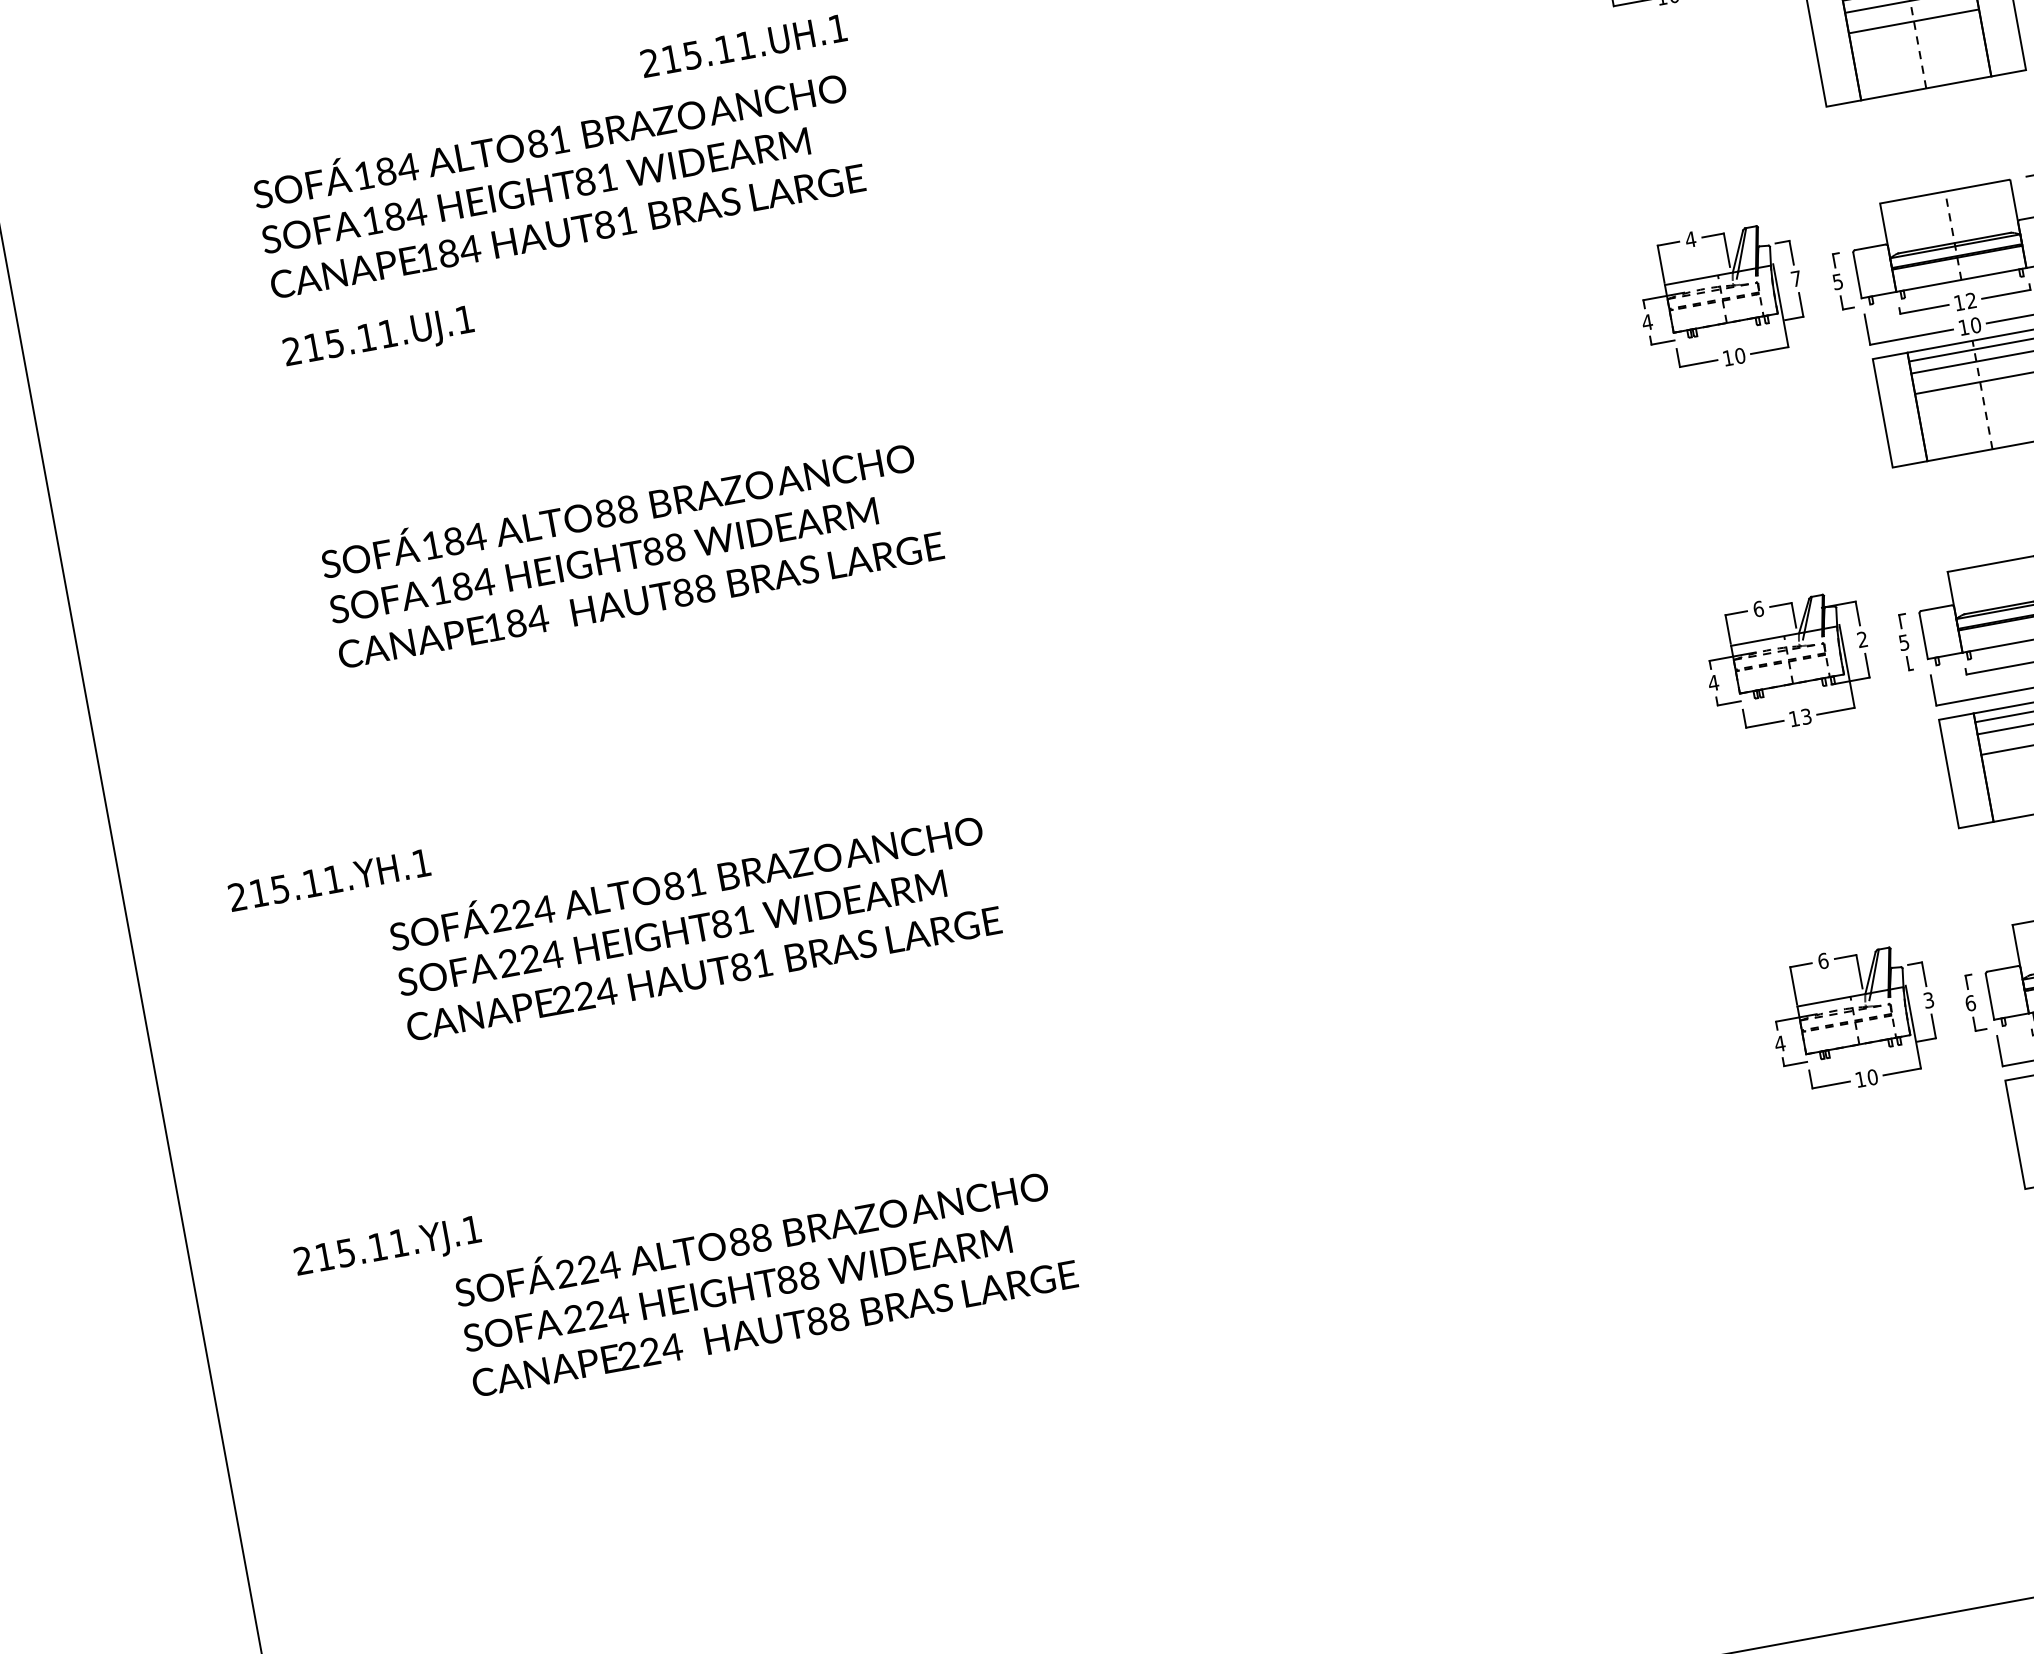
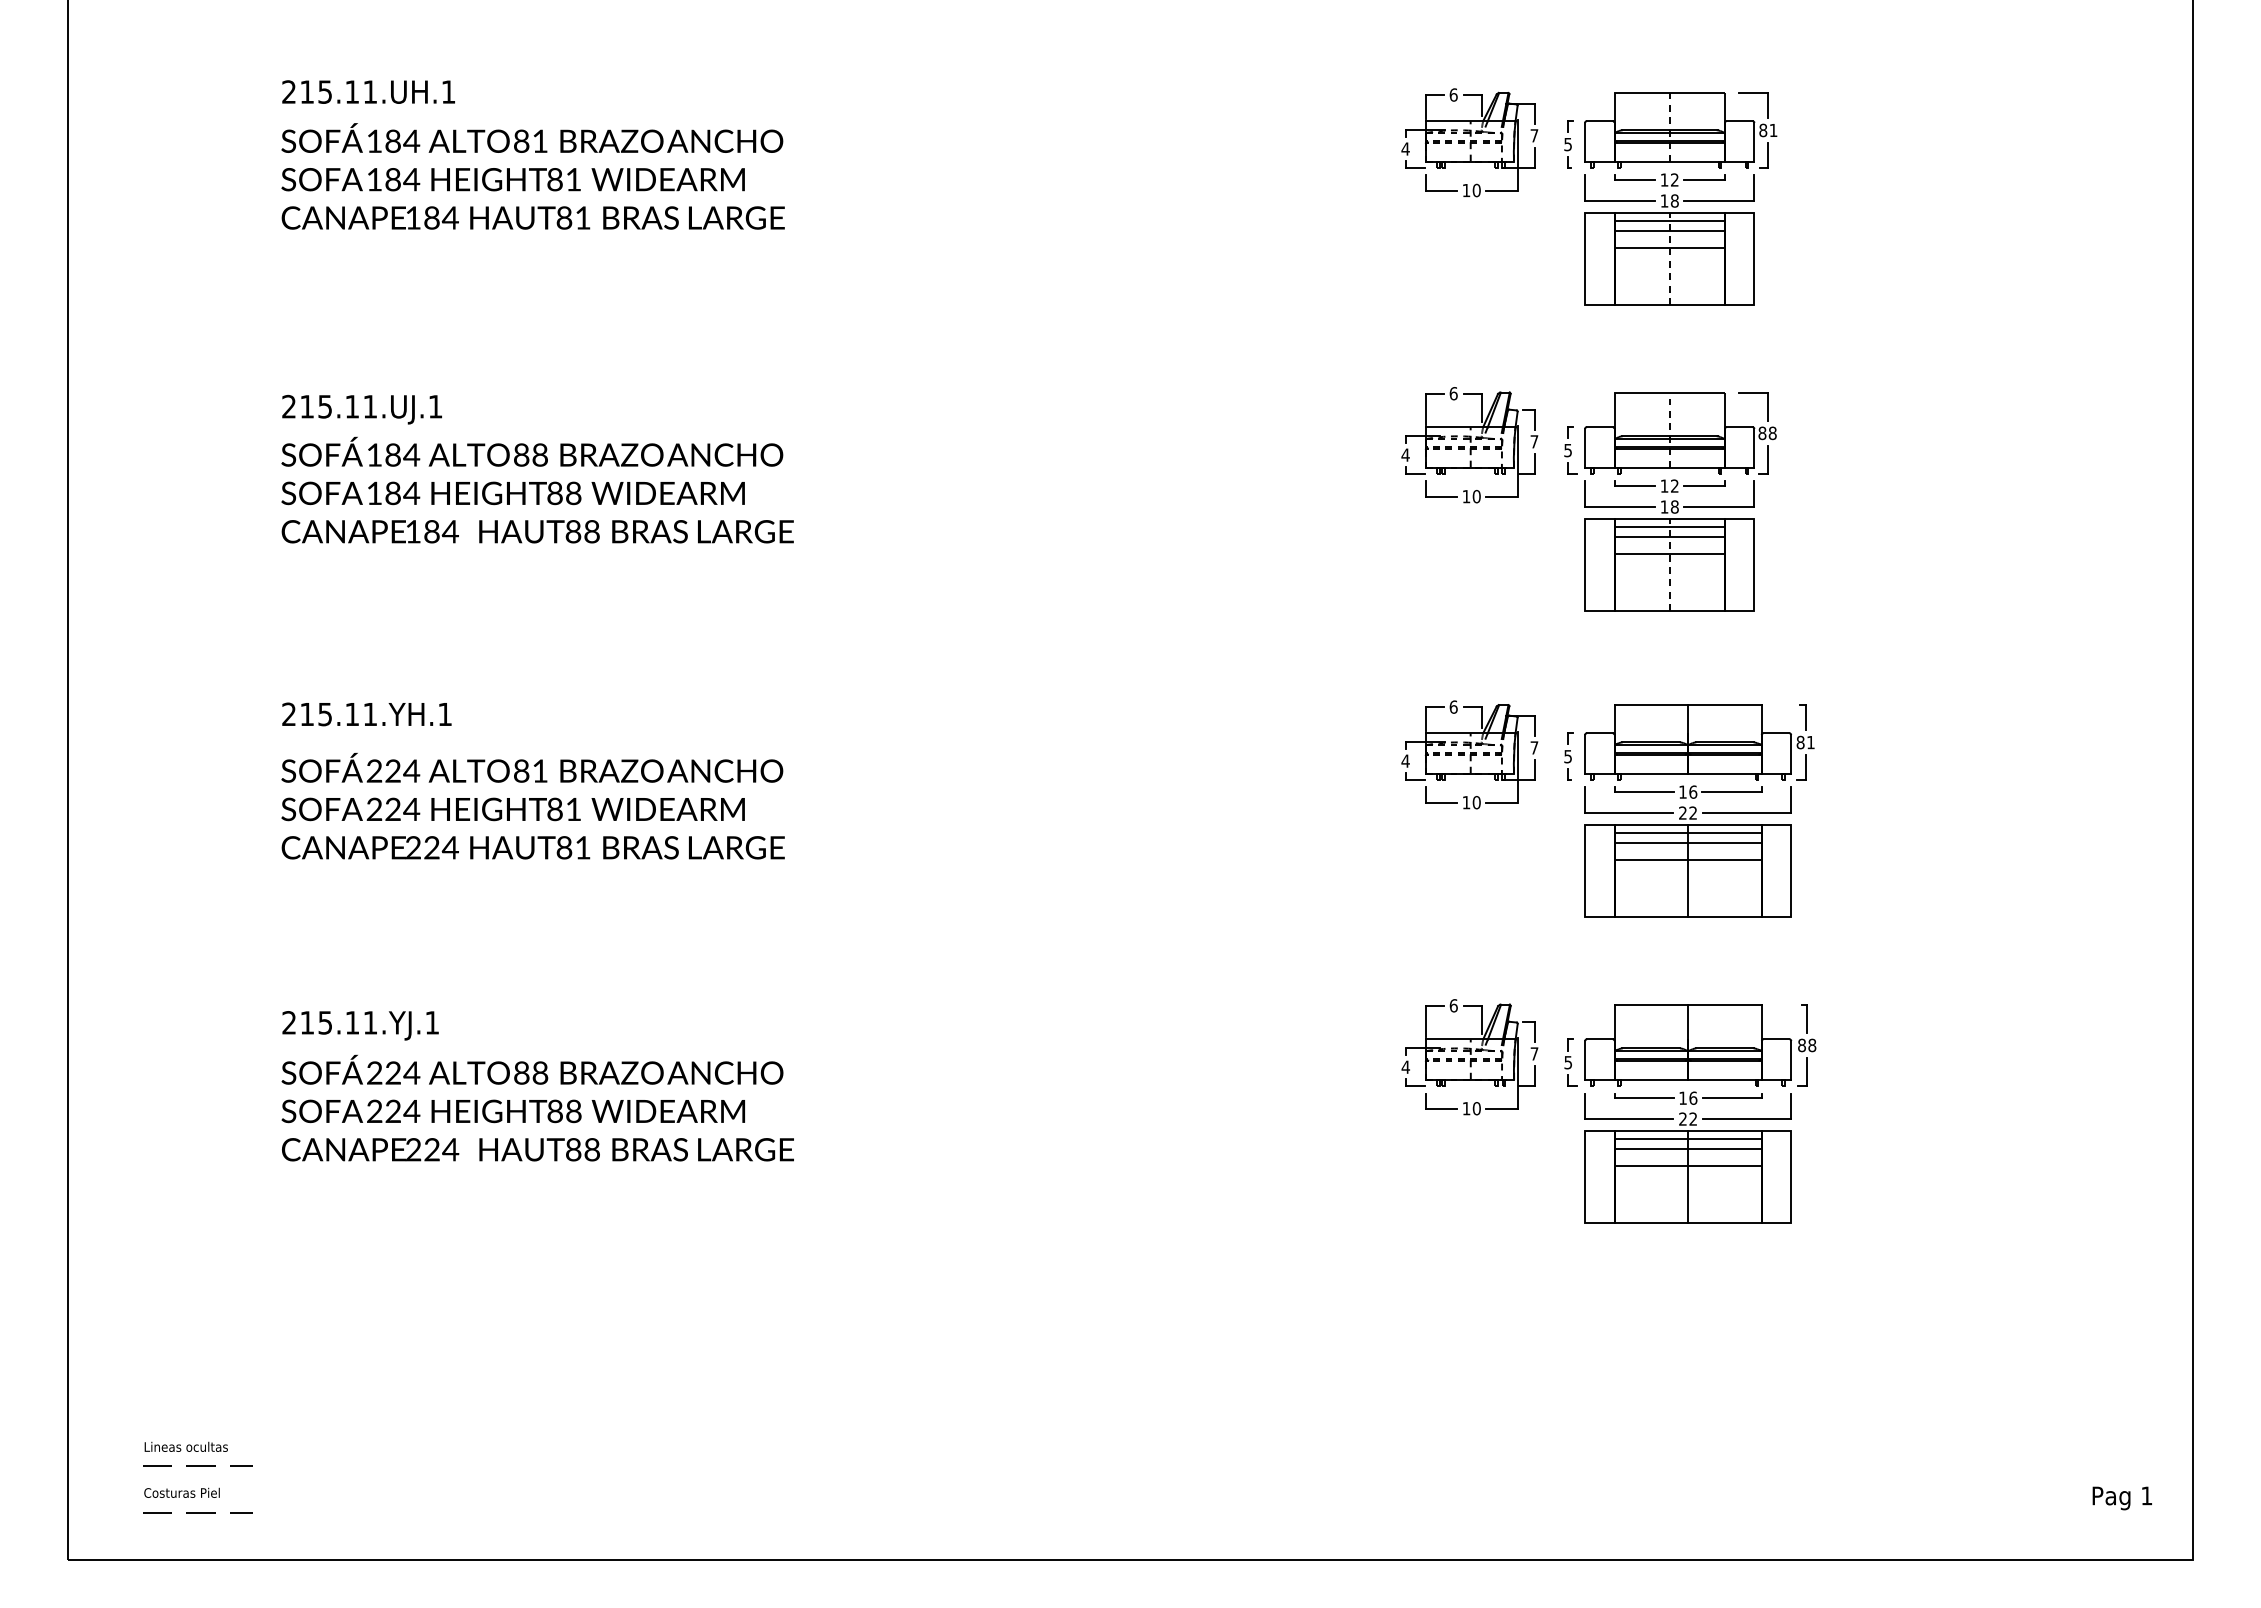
text: (743, 45) -> (368, 91), moved
text: (1690, 239) -> (1453, 393), 4 -> 6
text: (1975, 324) -> (1674, 506), 10 -> 18
text: (378, 338) -> (361, 409), moved
text: (1862, 639) -> (1534, 747), 2 -> 7
text: (1806, 716) -> (1476, 802), 13 -> 10
text: (328, 880) -> (366, 714), moved
text: (1928, 999) -> (1534, 1053), 3 -> 7
text: (1970, 1003) -> (1568, 1062), 6 -> 5
text: (388, 1248) -> (360, 1025), moved

